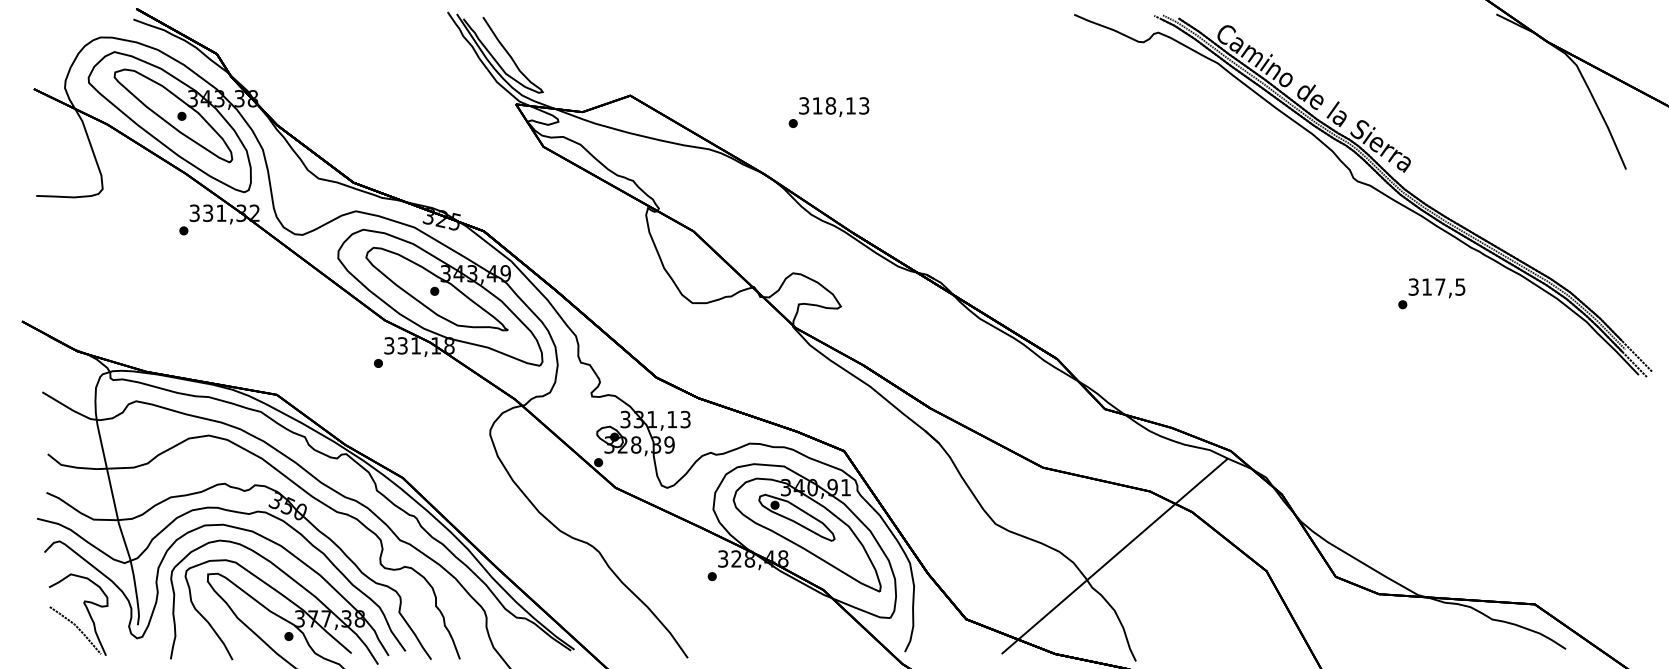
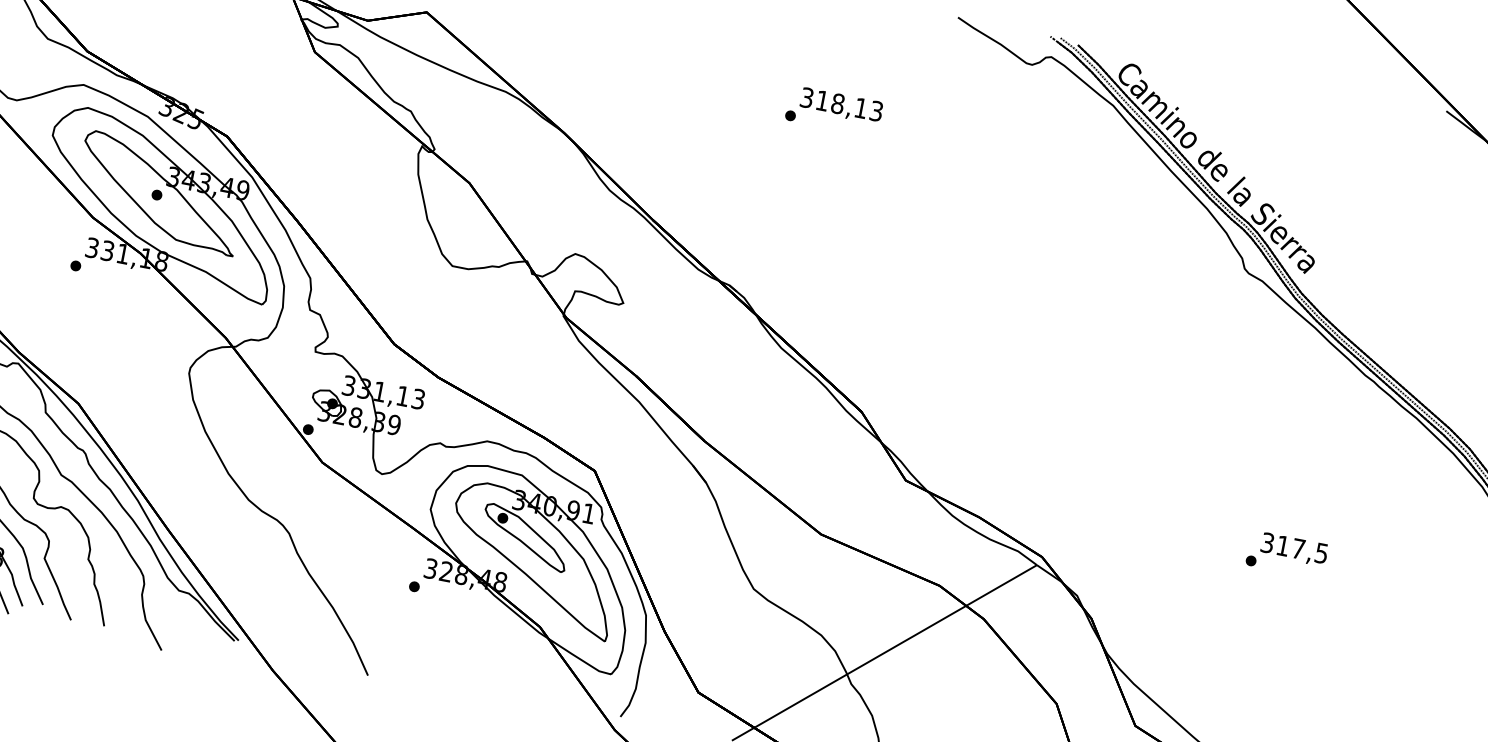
text: (828, 112) -> (833, 110), moved
text: (1431, 293) -> (1286, 554), moved

